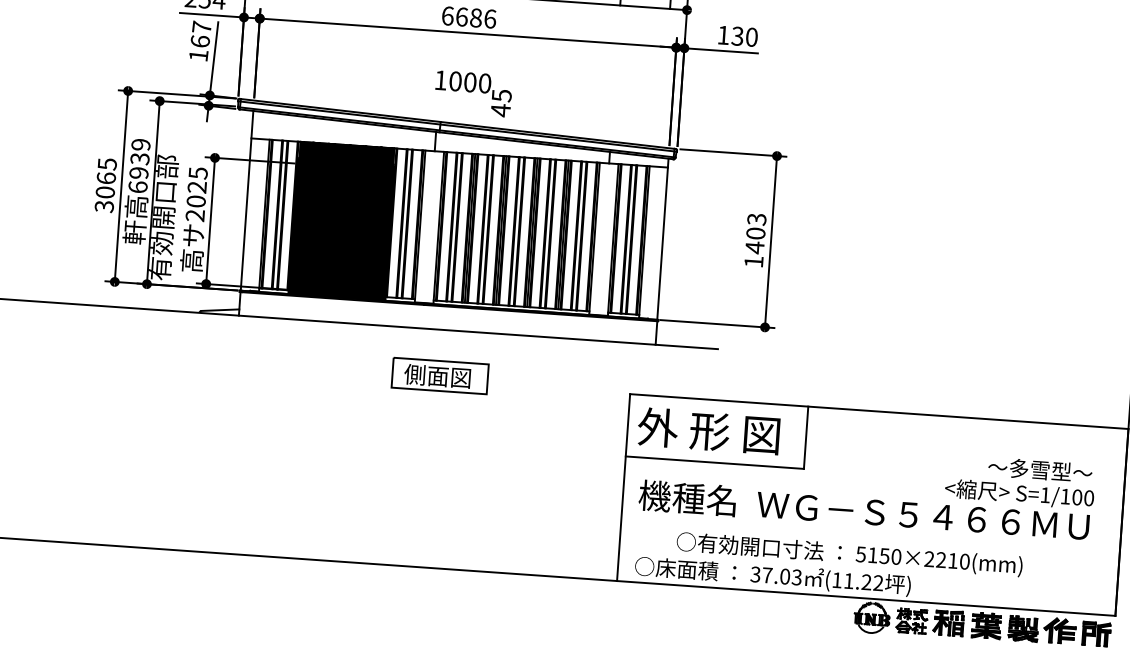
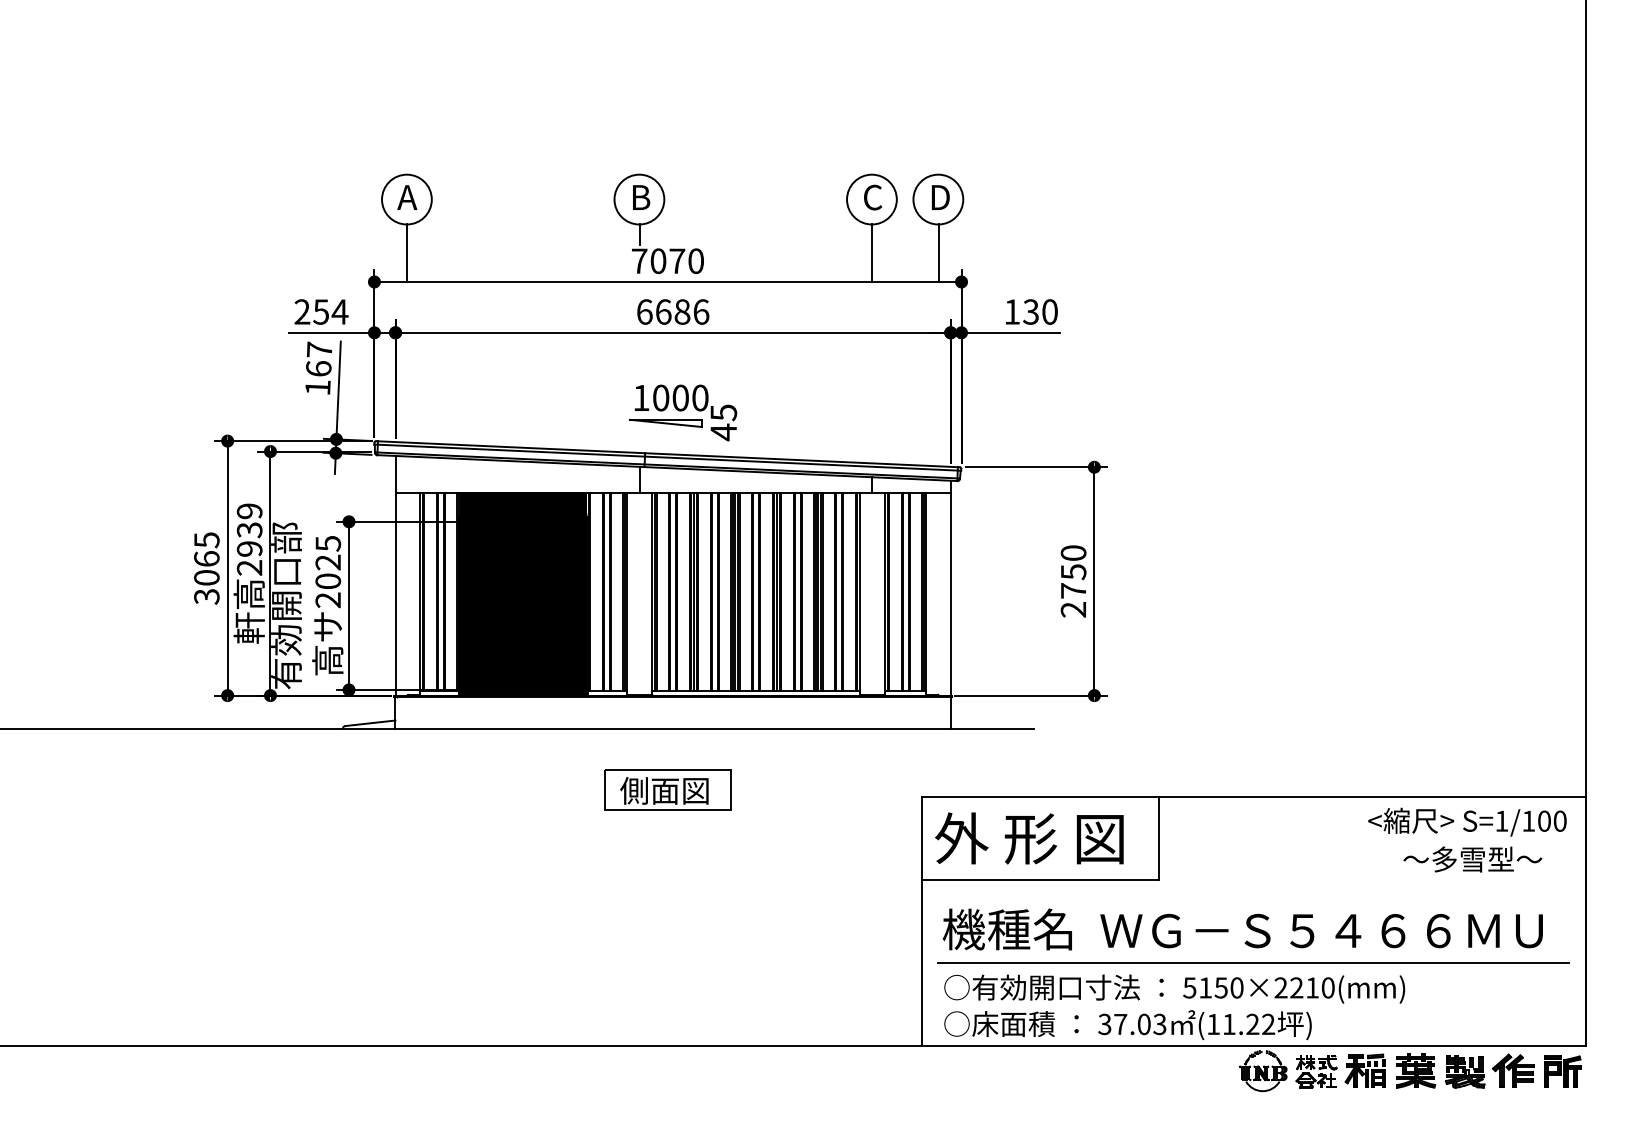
part: (457, 100) -> (665, 422), added
text: (137, 186) -> (249, 567), 6939 -> 2939
text: (755, 240) -> (1073, 581), 1403 -> 2750
text: (1019, 493) -> (1467, 821), moved
line: (870, 535) -> (1253, 962), added
text: (849, 554) -> (1174, 988), moved

